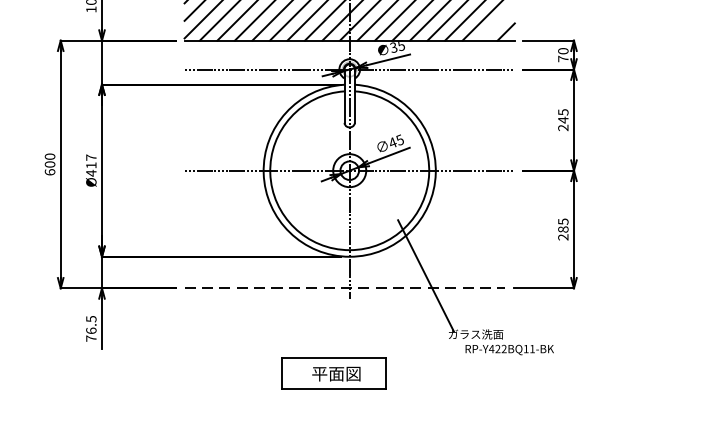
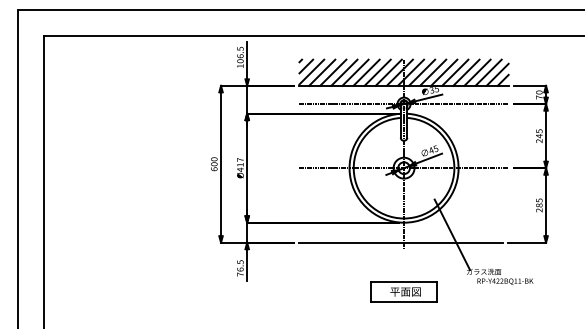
line: (497, 22) -> (497, 74), added
line: (345, 288) -> (401, 242), dashed -> solid
part: (333, 373) -> (403, 291), moved

